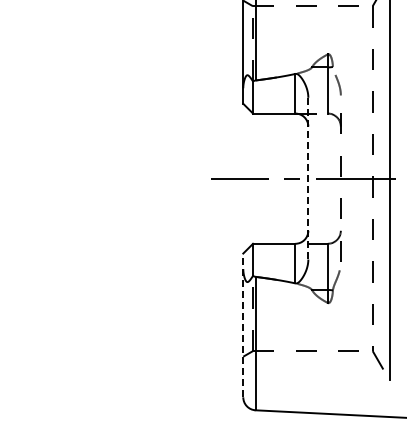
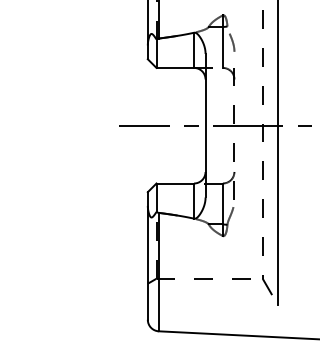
line: (308, 178) -> (205, 125), dashed -> solid
line: (243, 325) -> (148, 256), dashed -> solid

